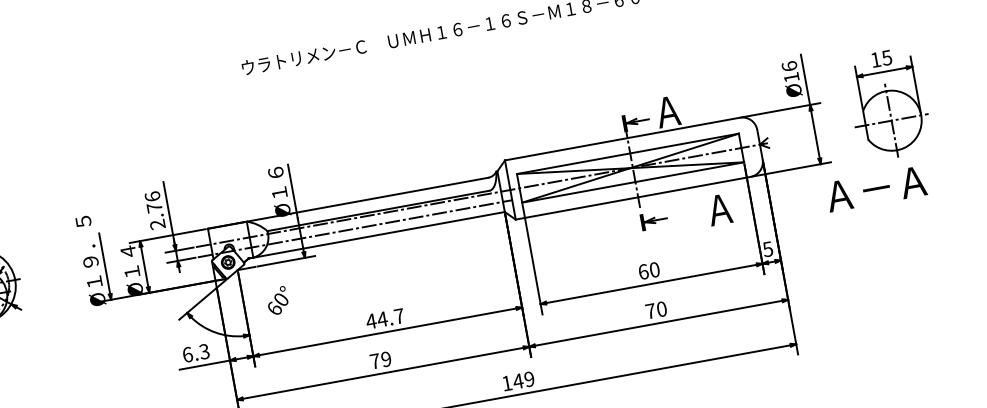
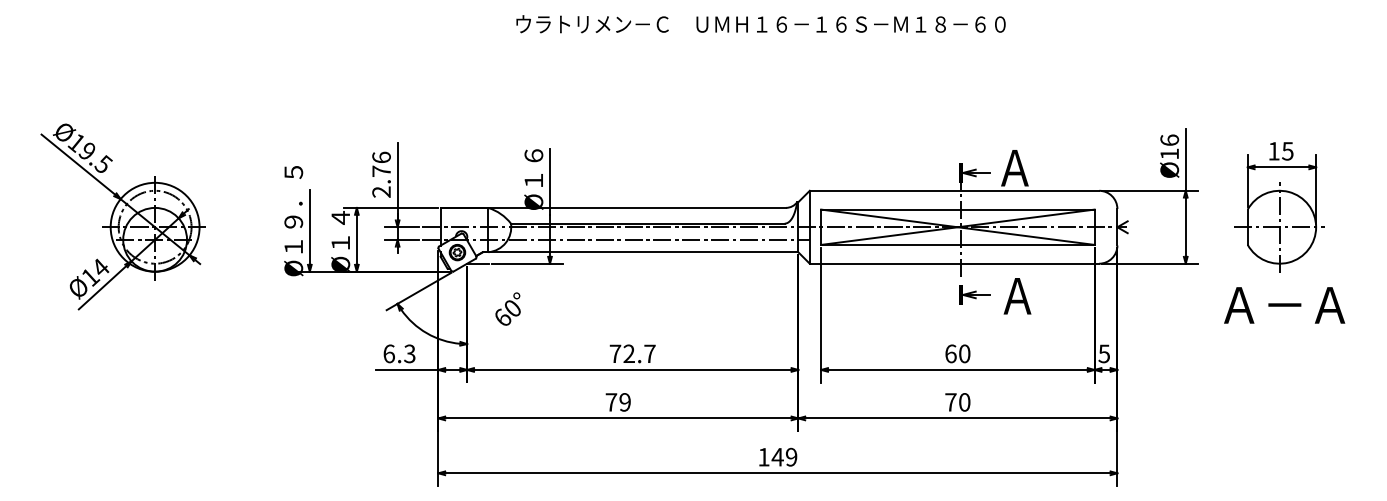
text: (876, 189) -> (1284, 305), moved
text: (719, 209) -> (1017, 296), moved
text: (377, 320) -> (622, 353), 44.7 -> 72.7

